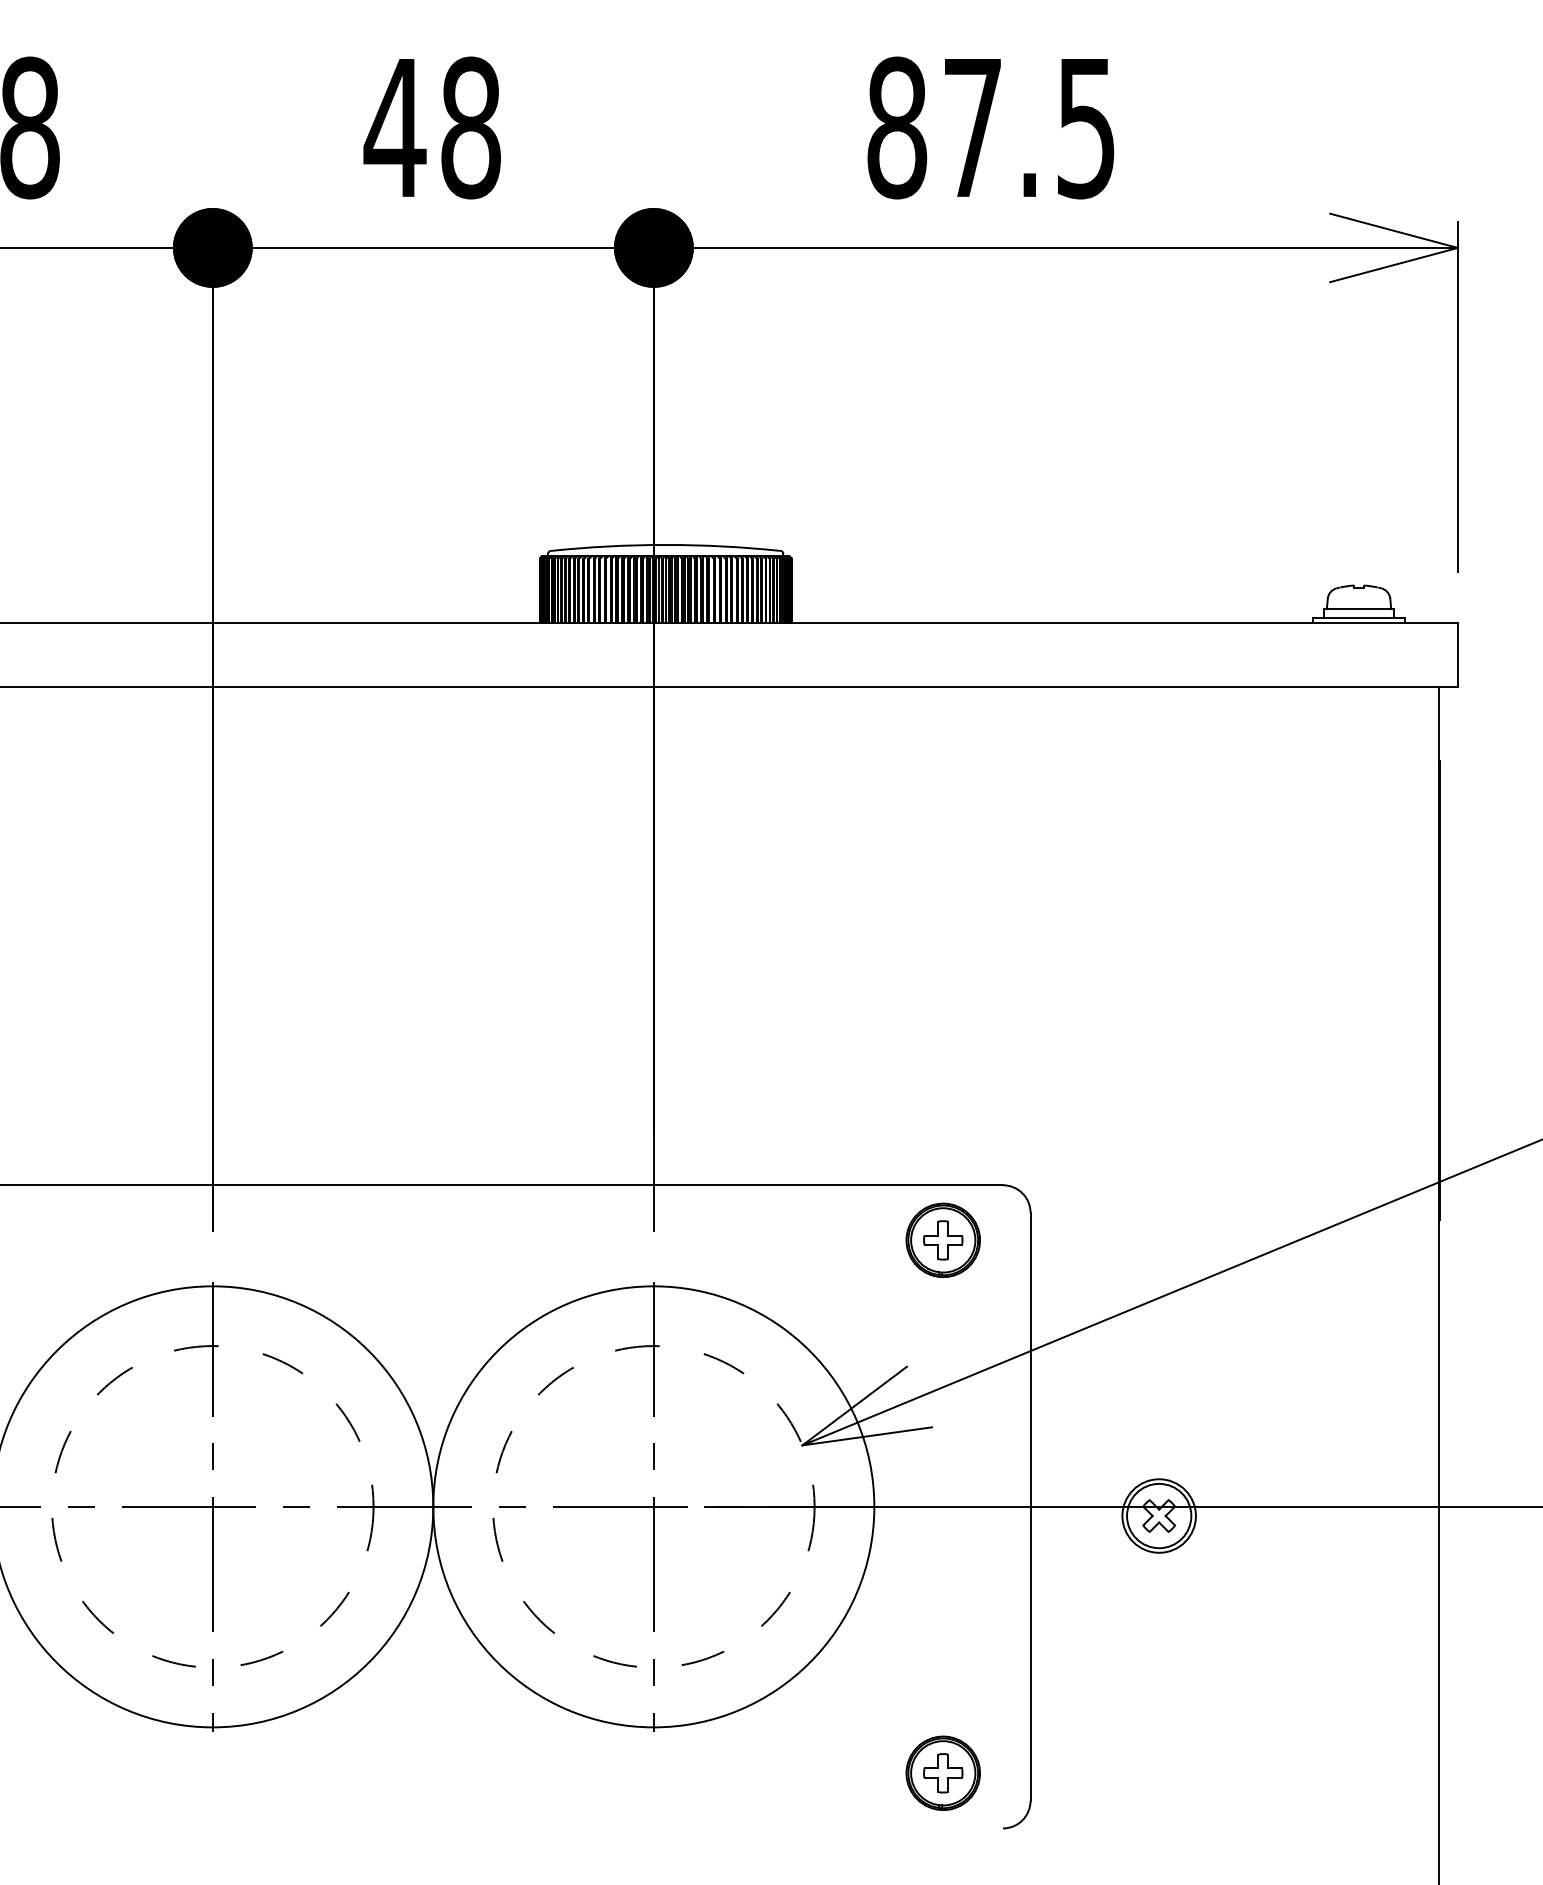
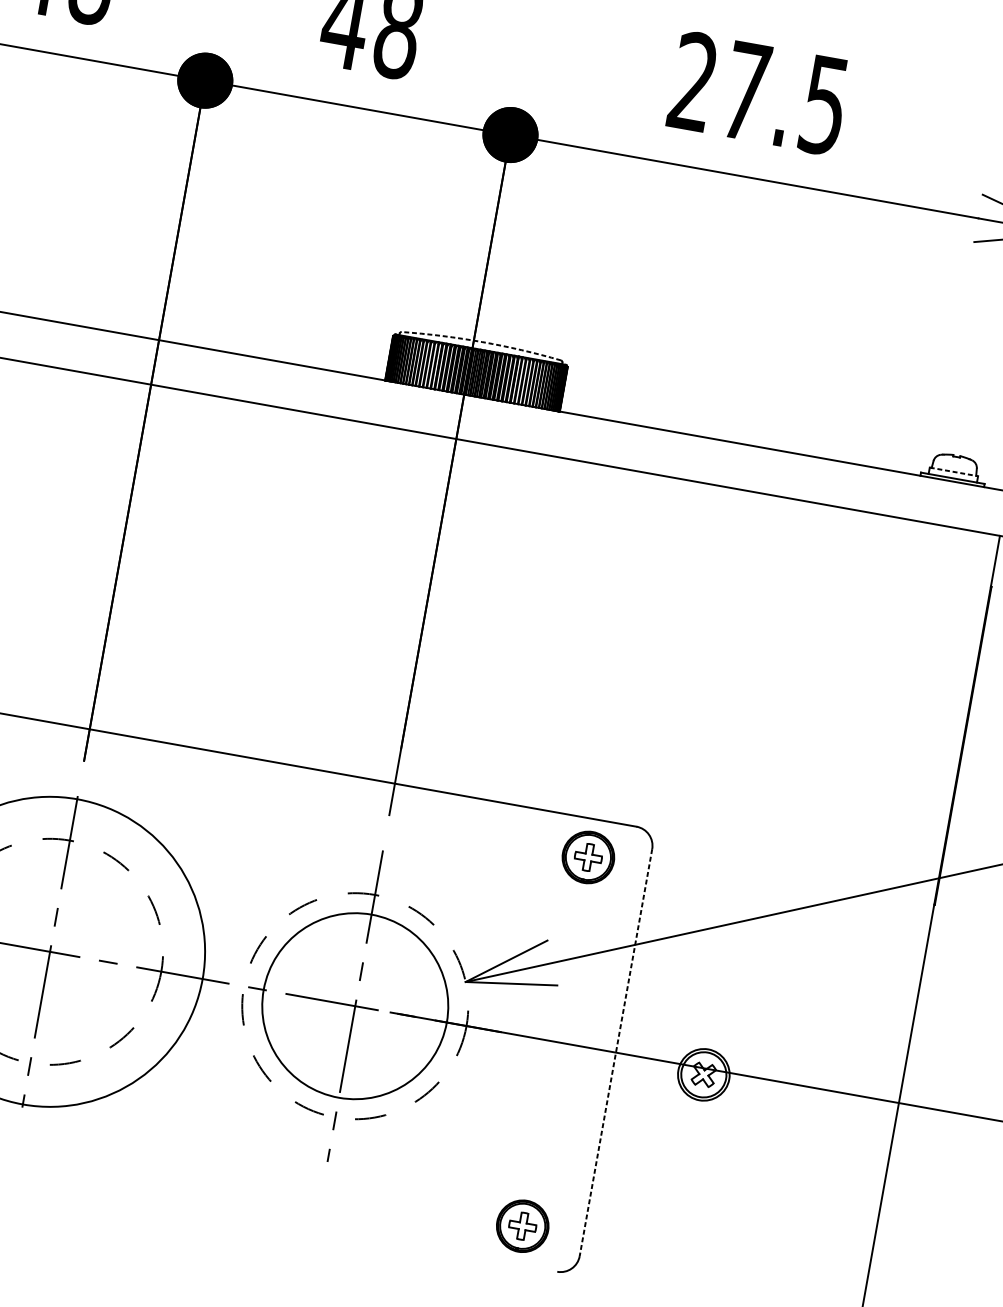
text: (897, 127) -> (693, 81), 87.5 -> 27.5
arc: (665, 544) -> (481, 341), solid -> dashed
line: (1359, 609) -> (954, 472), solid -> dashed
circle: (653, 1506) -> (355, 1005), size x0.6
line: (1030, 1507) -> (615, 1053), solid -> dashed

